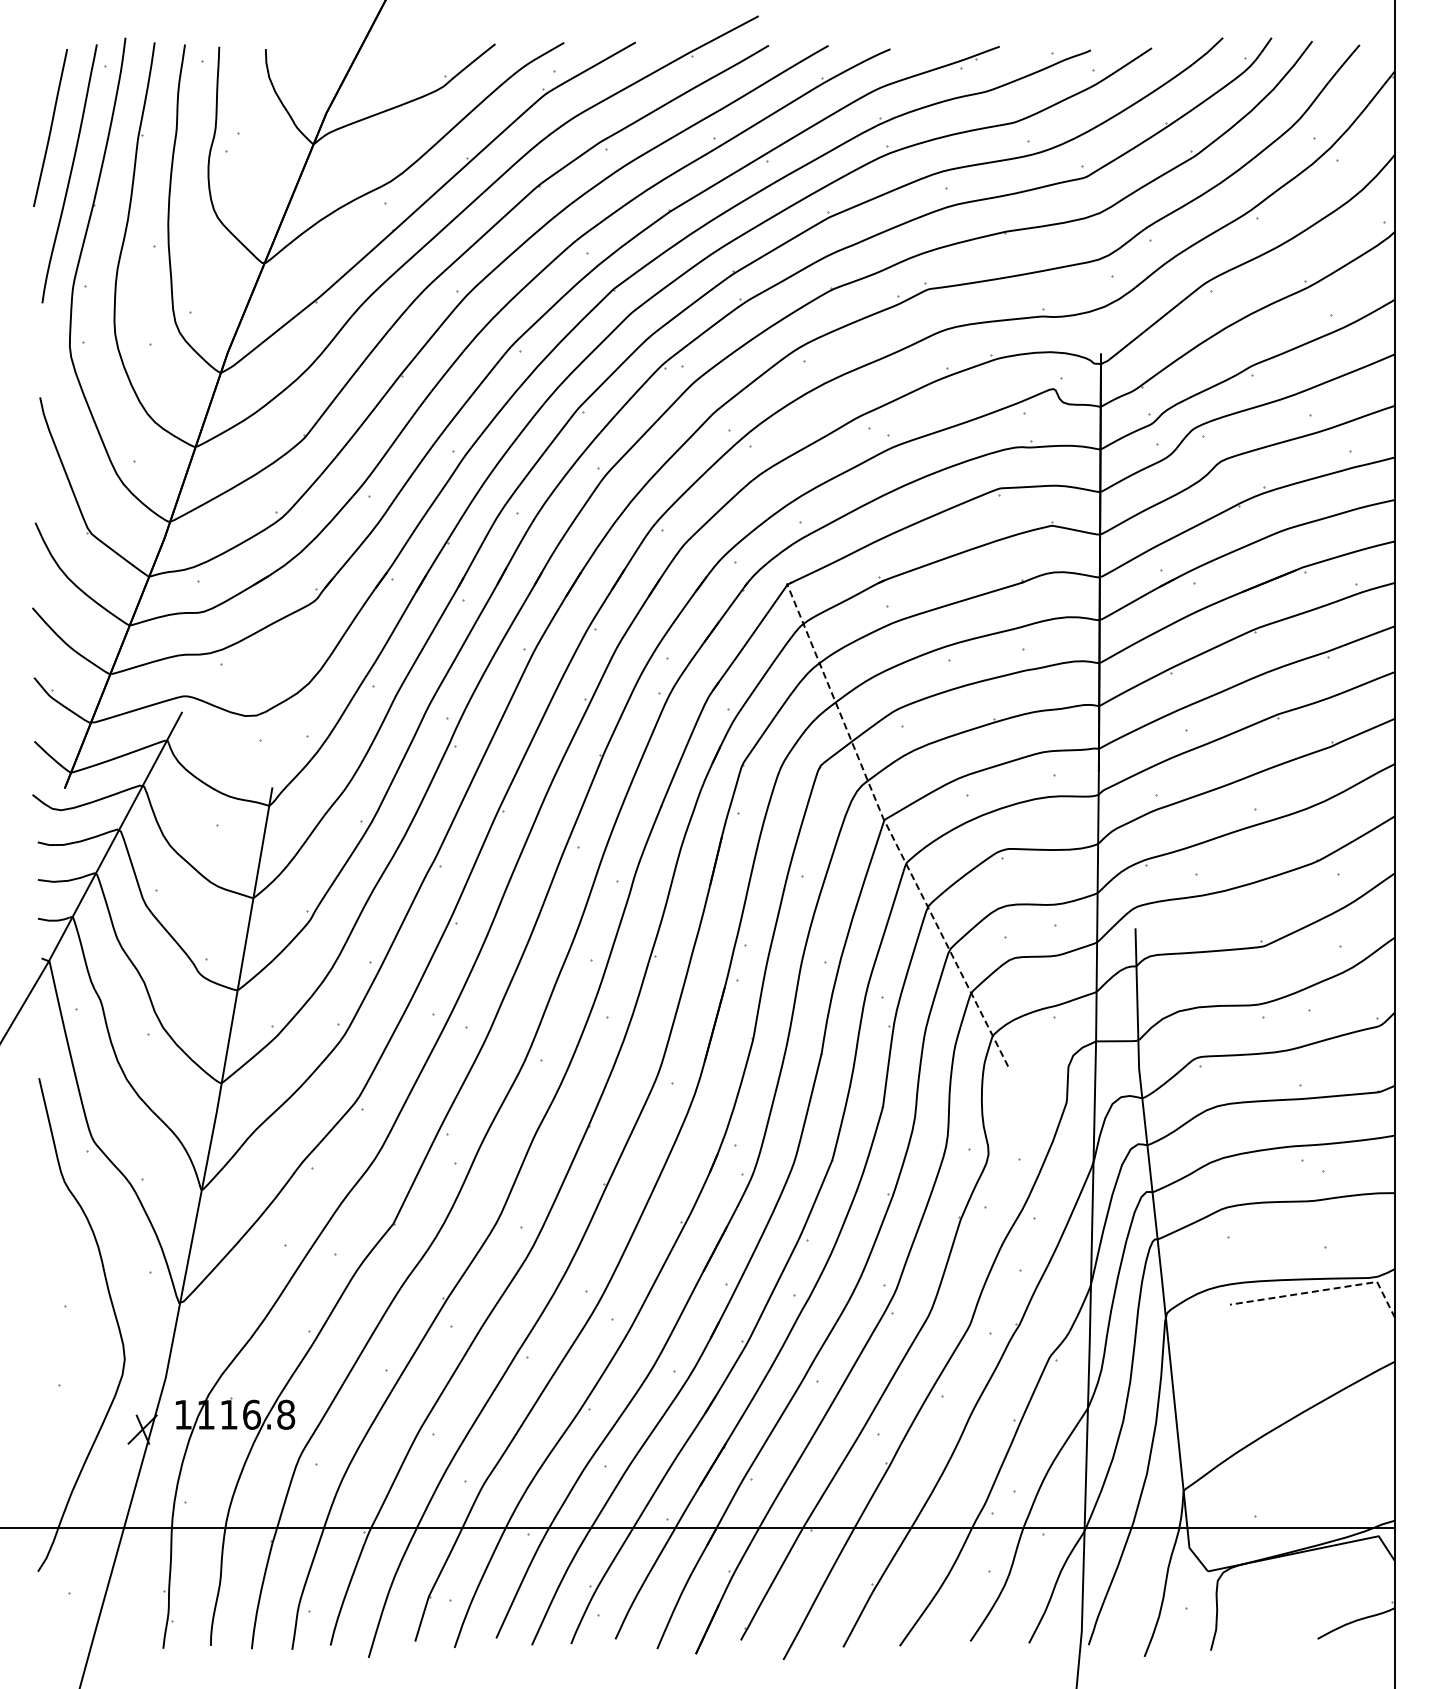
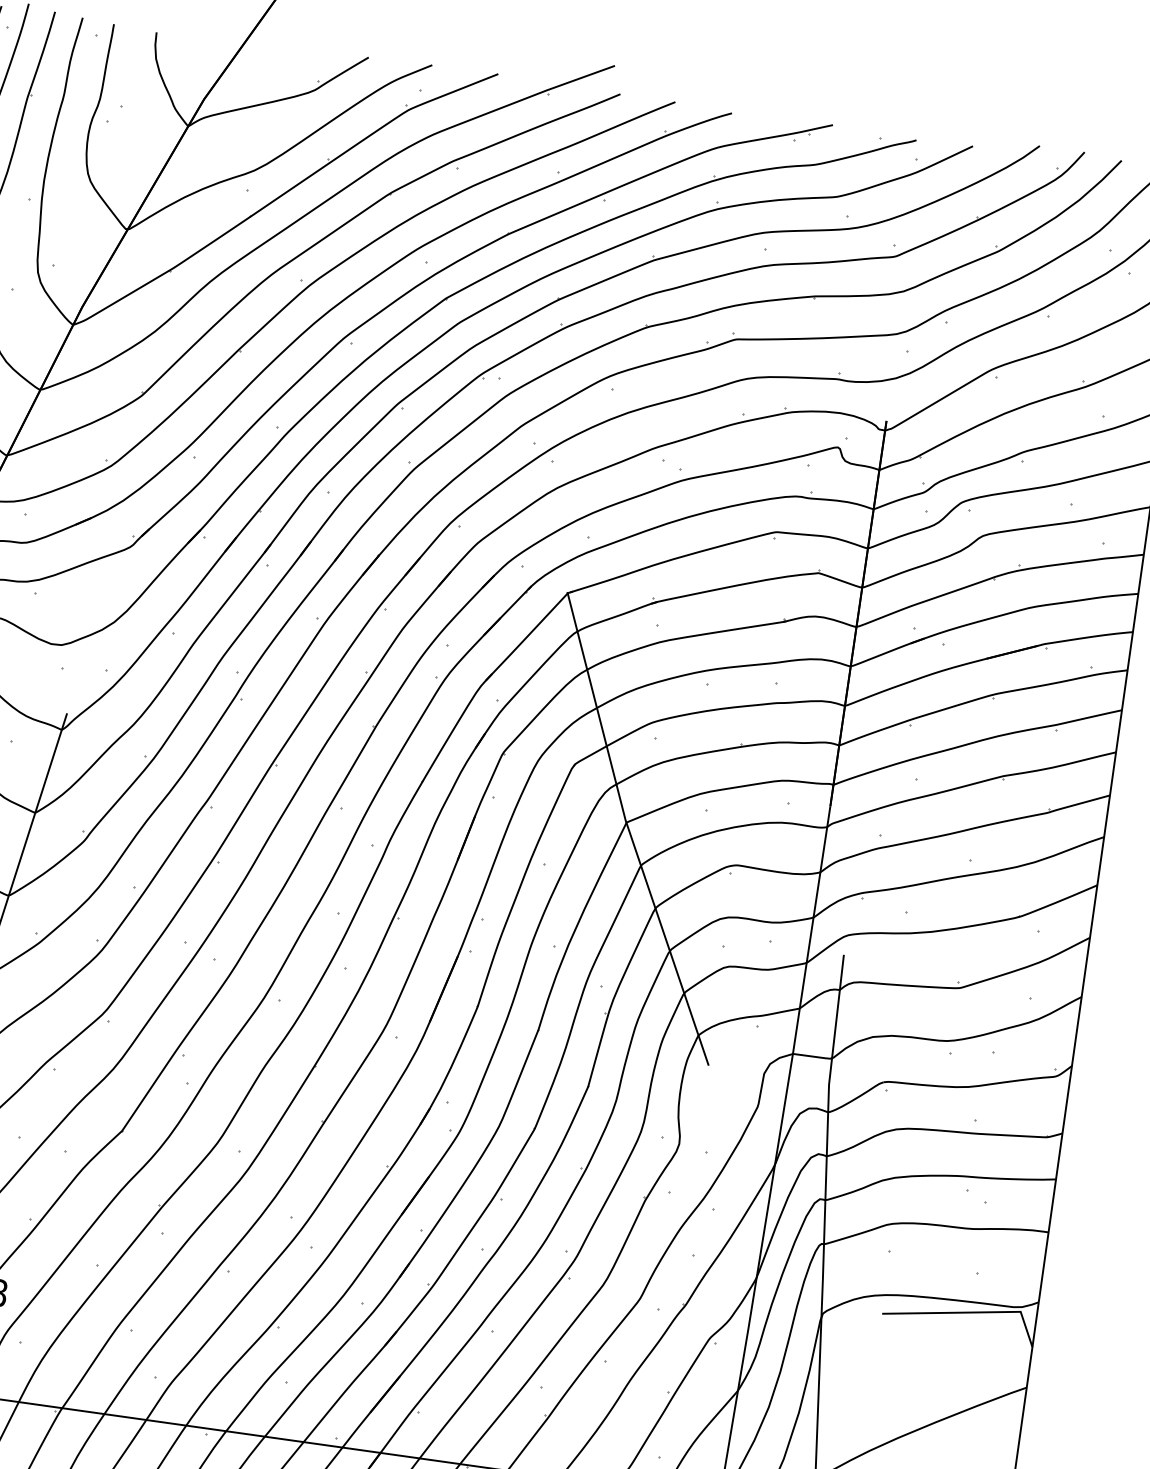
line: (888, 828) -> (629, 830), dashed -> solid
line: (1323, 1290) -> (970, 1312), dashed -> solid

